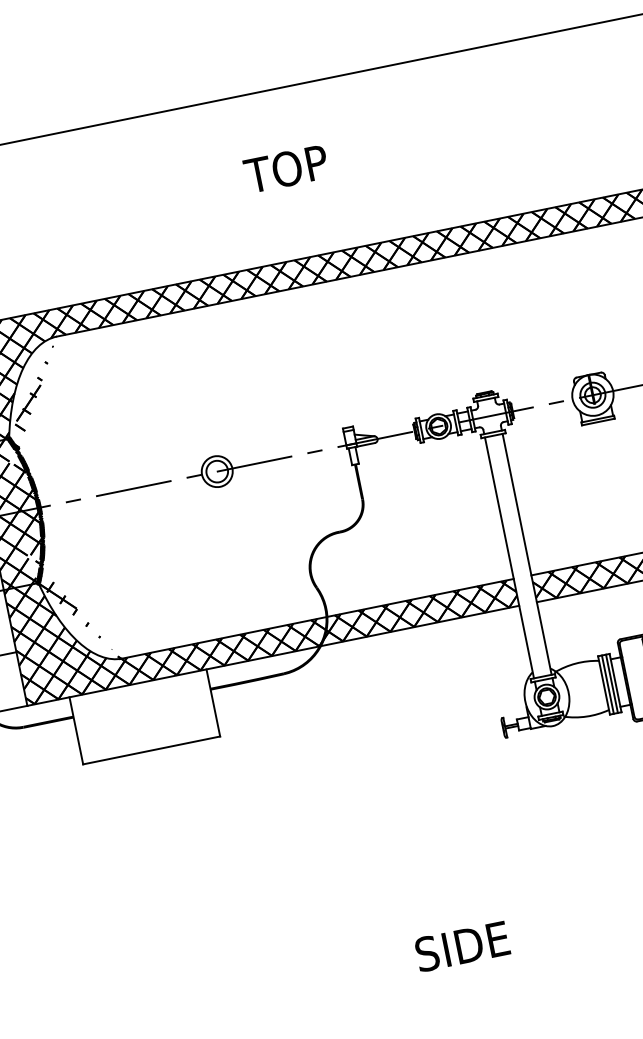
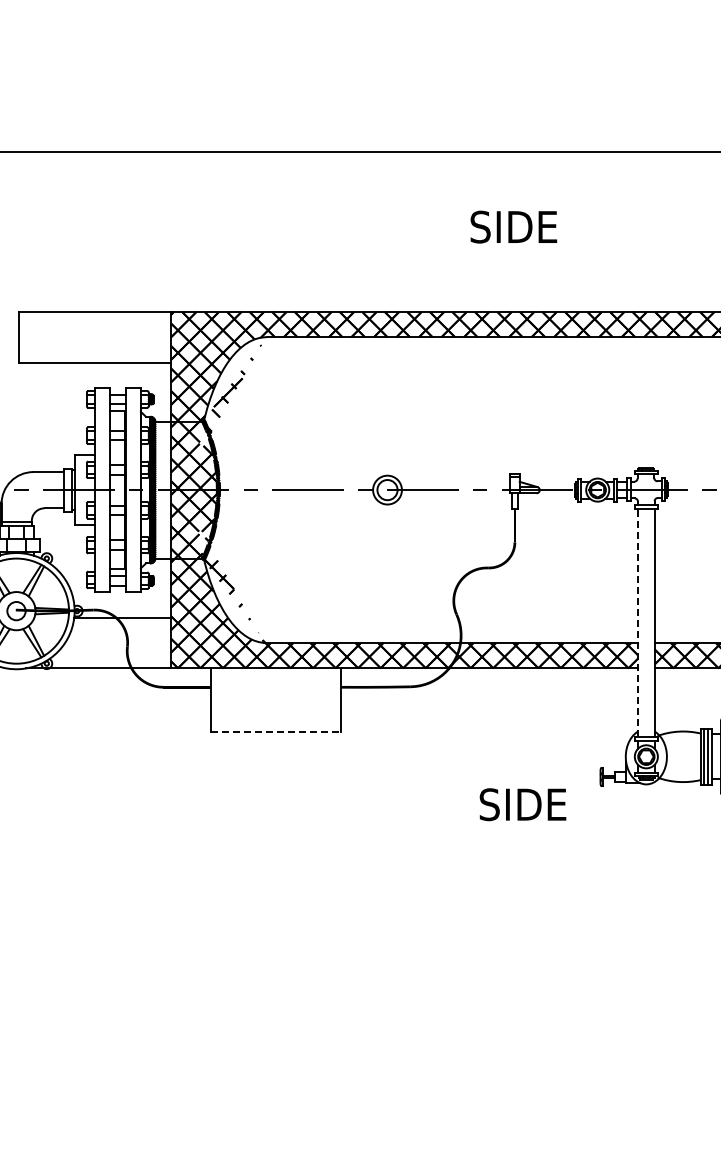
text: (292, 167) -> (512, 226), TOP -> SIDE
line: (508, 557) -> (637, 622), solid -> dashed
line: (152, 750) -> (276, 732), solid -> dashed
text: (461, 946) -> (522, 804), moved

